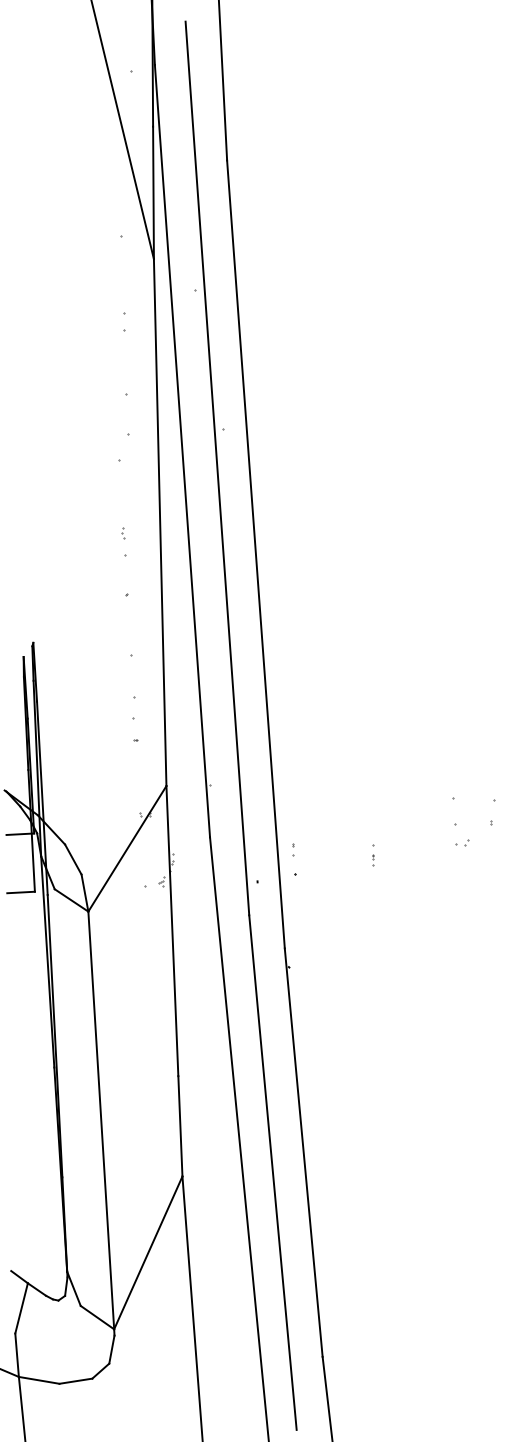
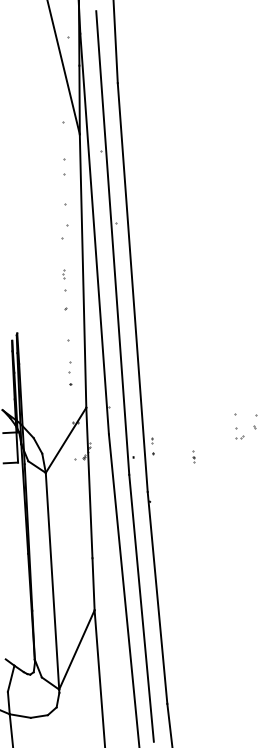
part: (124, 321) -> (64, 166), size x1.6
part: (124, 542) -> (64, 281), size x1.4
part: (373, 854) -> (193, 456), moved

